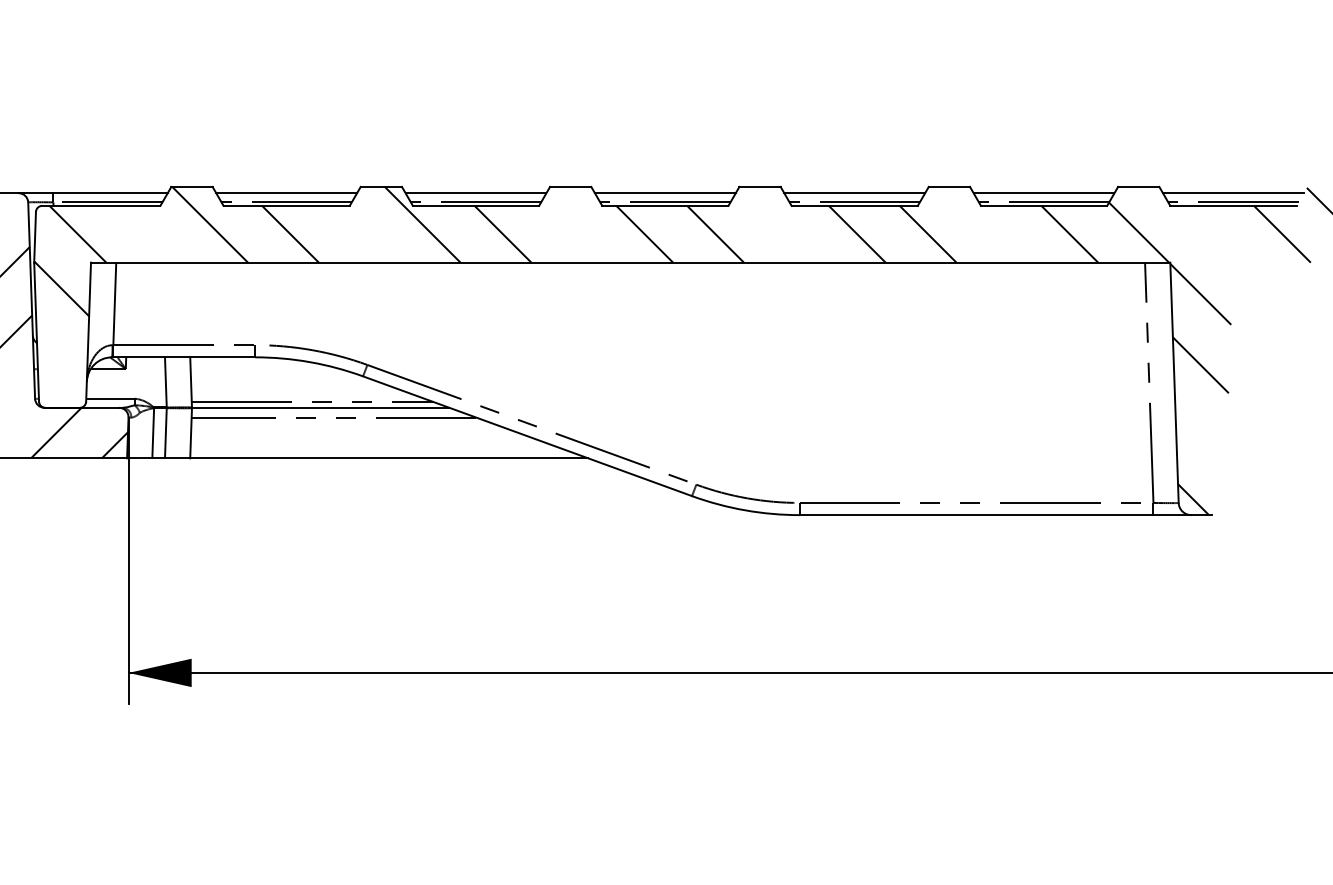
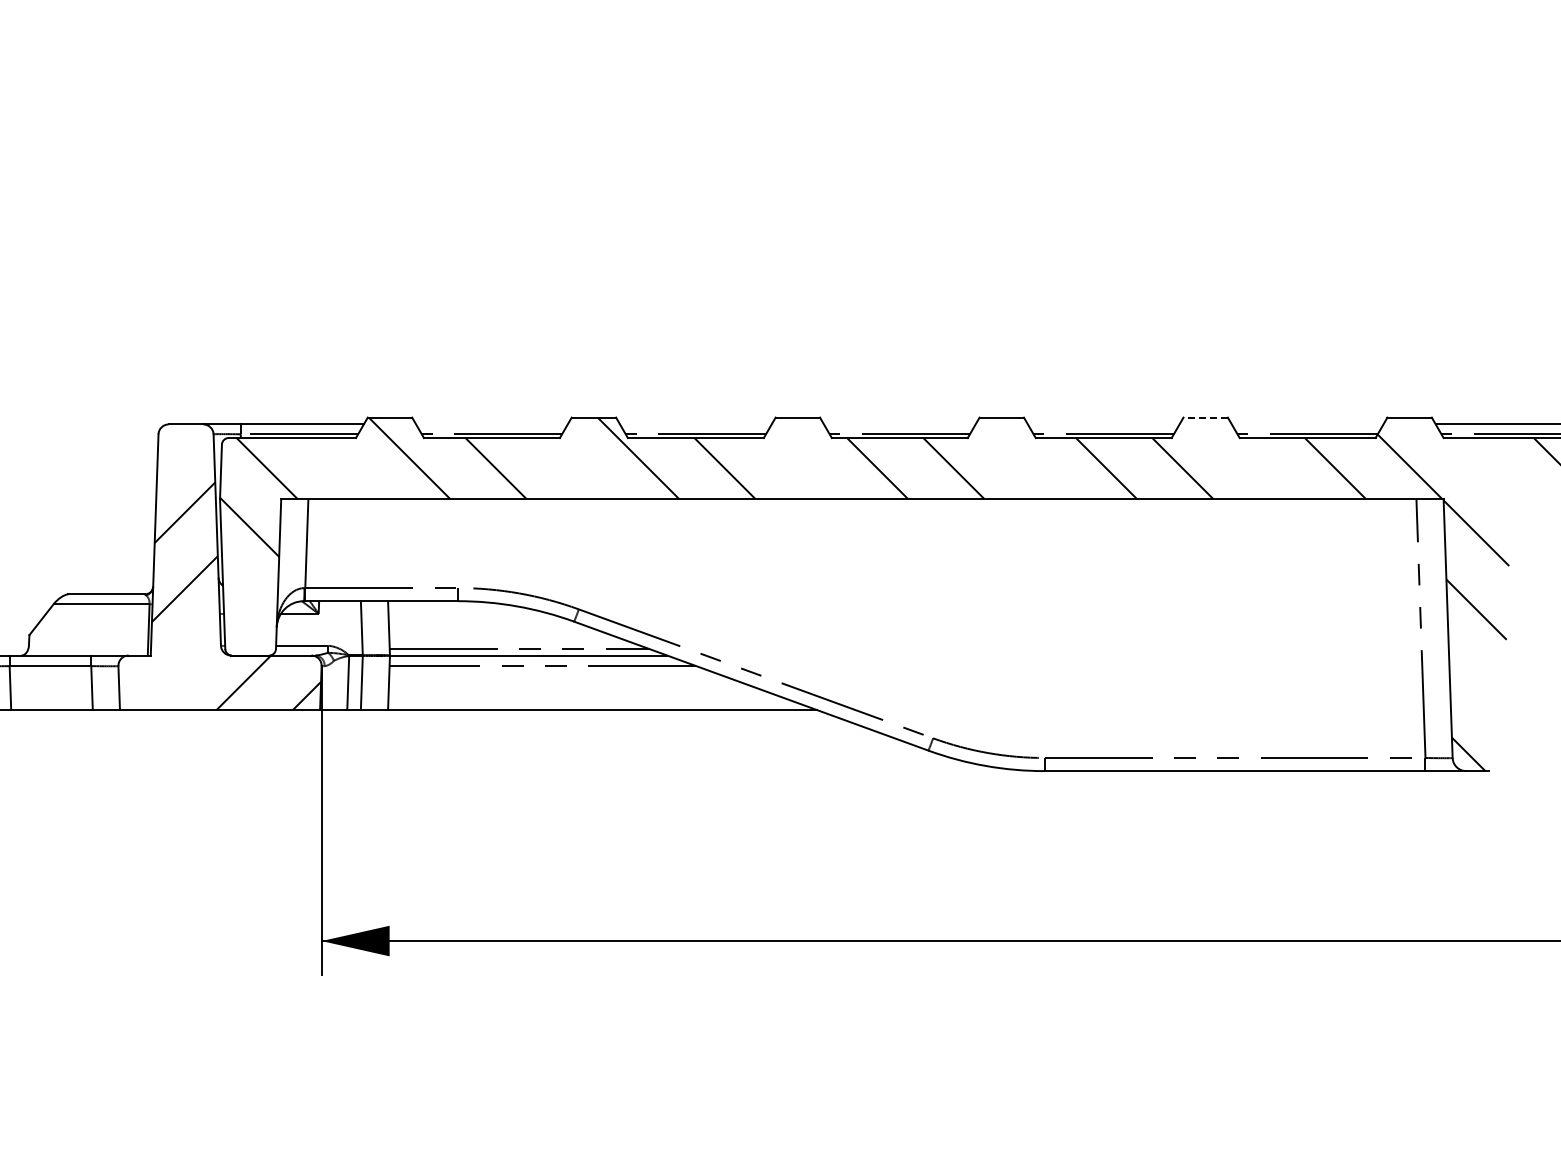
line: (949, 186) -> (1205, 417), solid -> dashed
line: (286, 193) -> (491, 424), removed
line: (475, 193) -> (695, 424), removed
line: (665, 193) -> (899, 424), removed
line: (854, 193) -> (1103, 424), removed
line: (1043, 193) -> (1307, 424), removed

